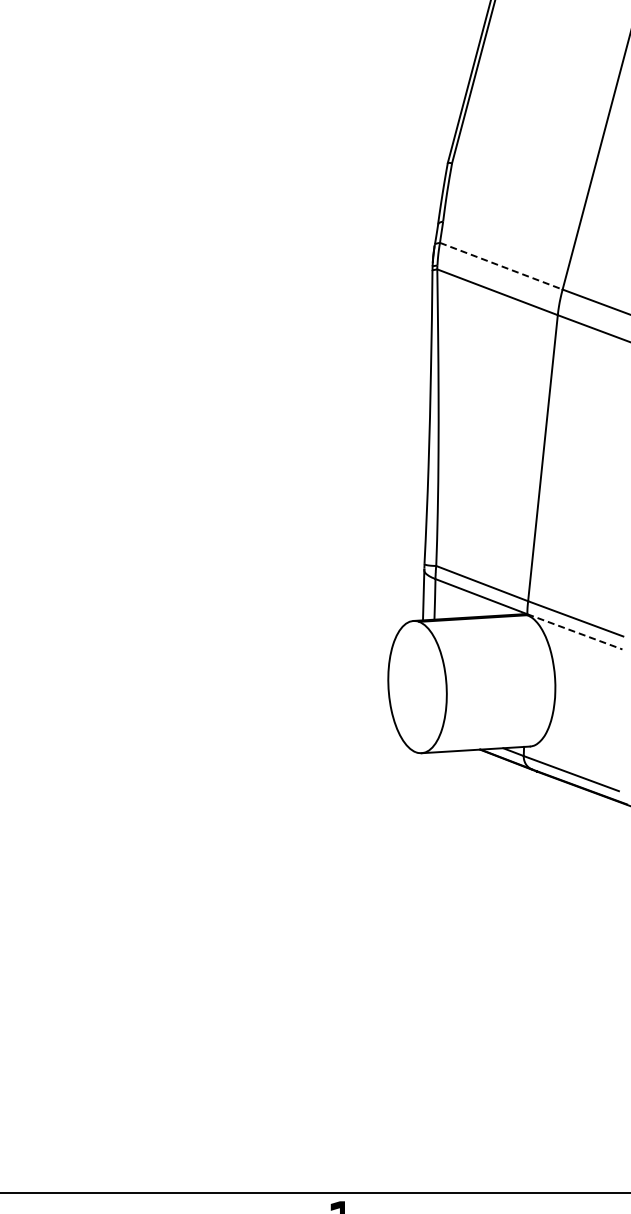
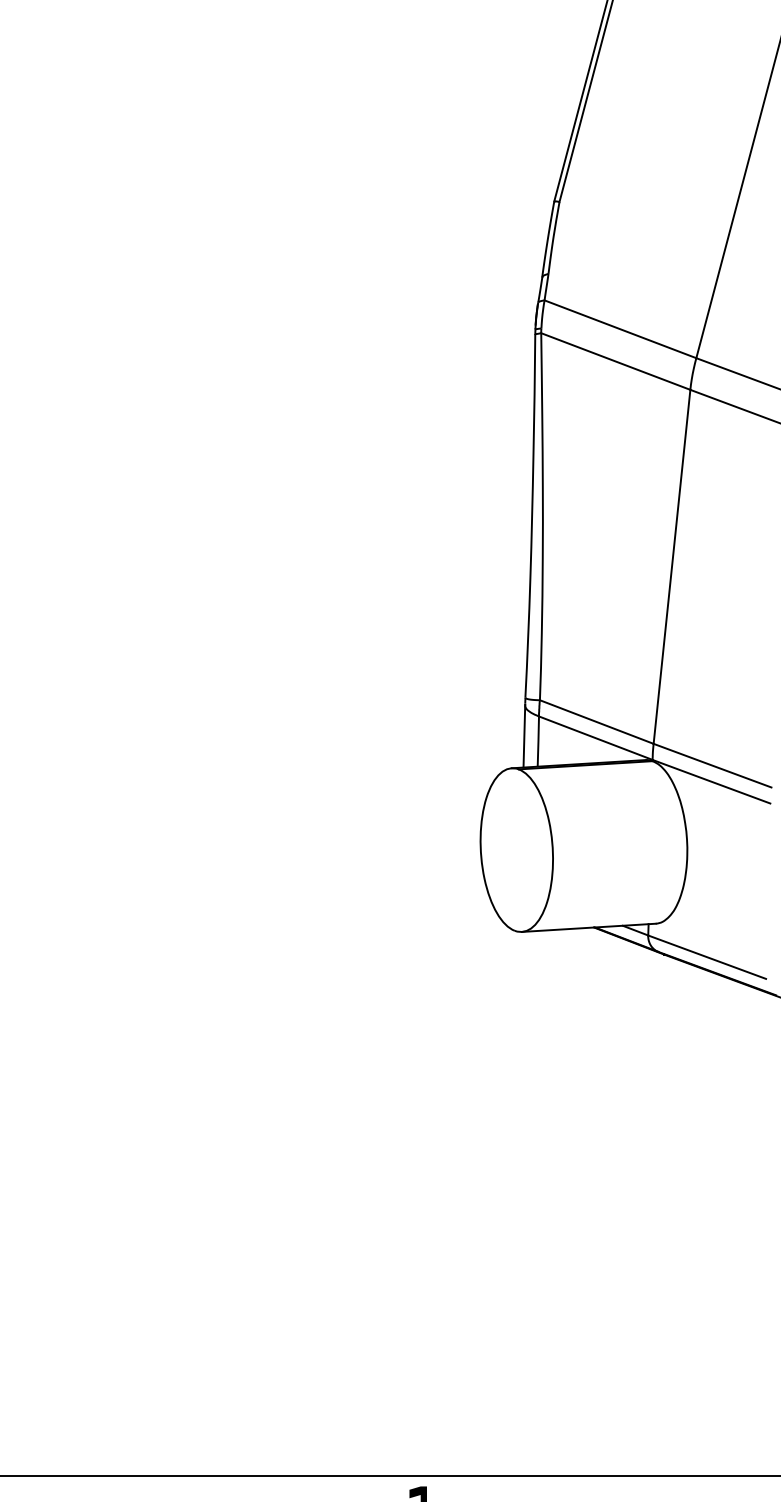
line: (501, 266) -> (620, 329), dashed -> solid
line: (574, 631) -> (711, 781), dashed -> solid

